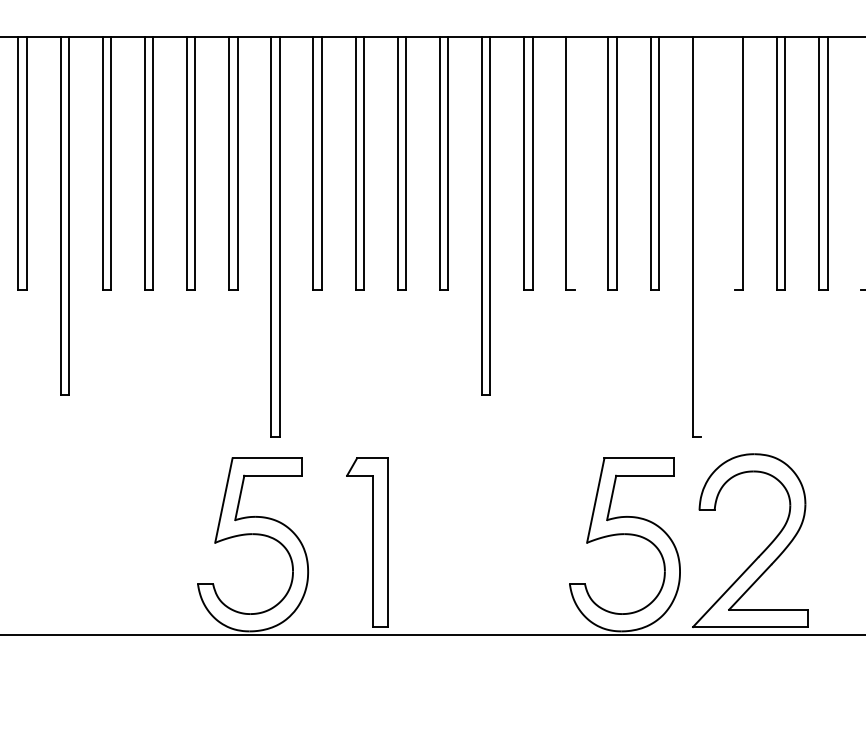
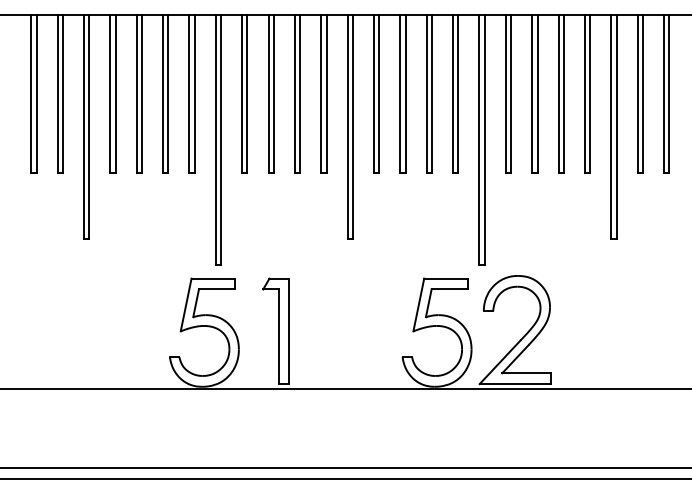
line: (574, 162) -> (405, 93), added
line: (734, 162) -> (505, 93), added
line: (860, 162) -> (584, 93), added
line: (700, 236) -> (484, 139), added

